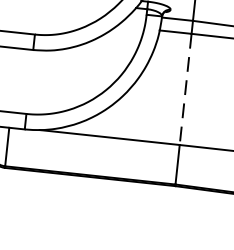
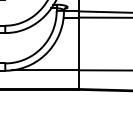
line: (185, 90) -> (78, 44), dashed -> solid

